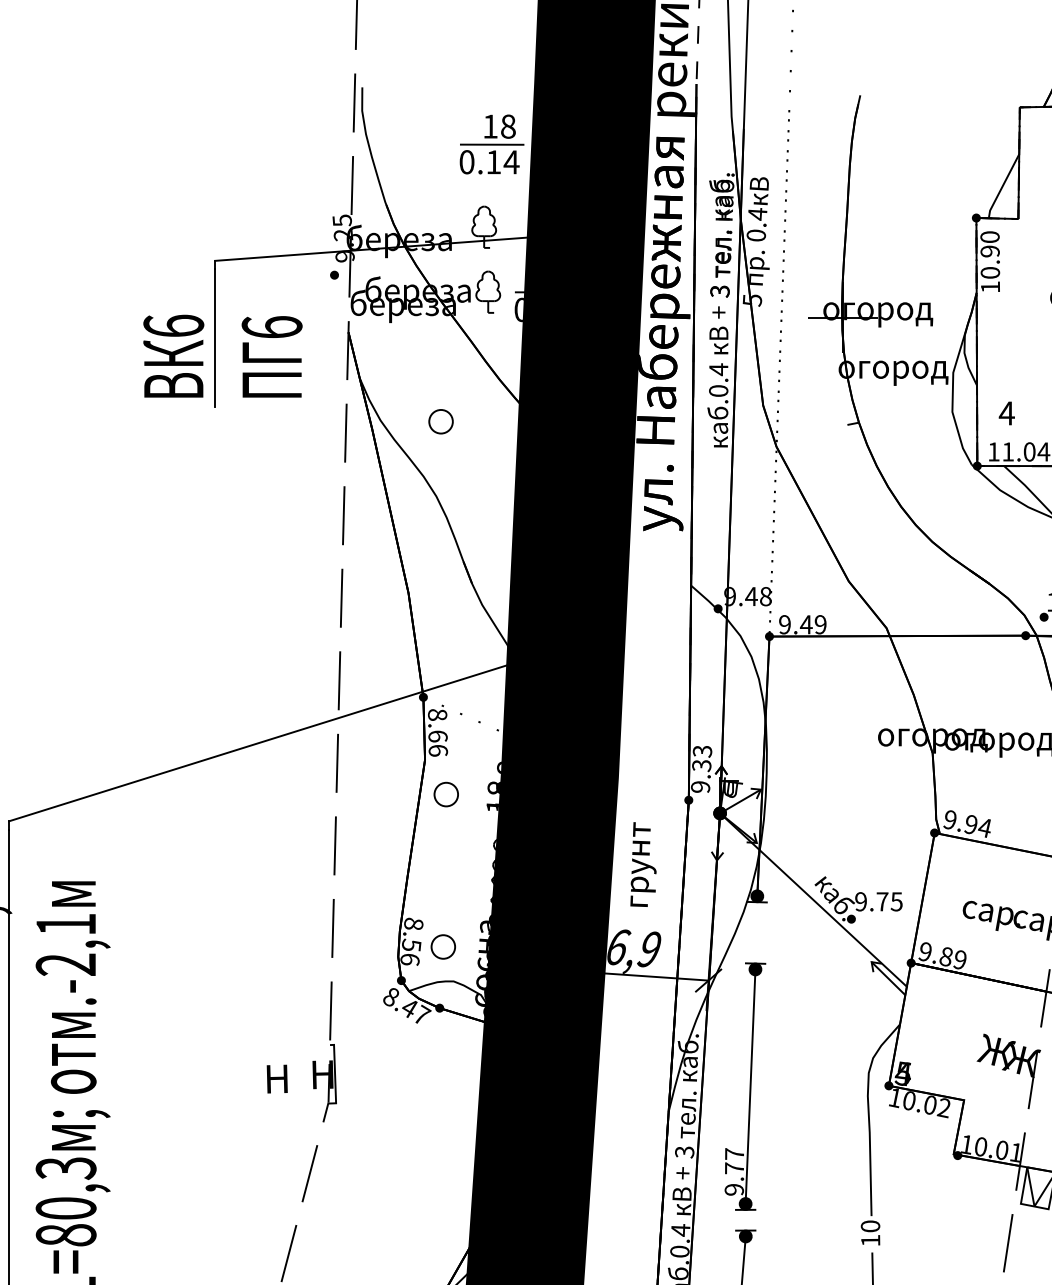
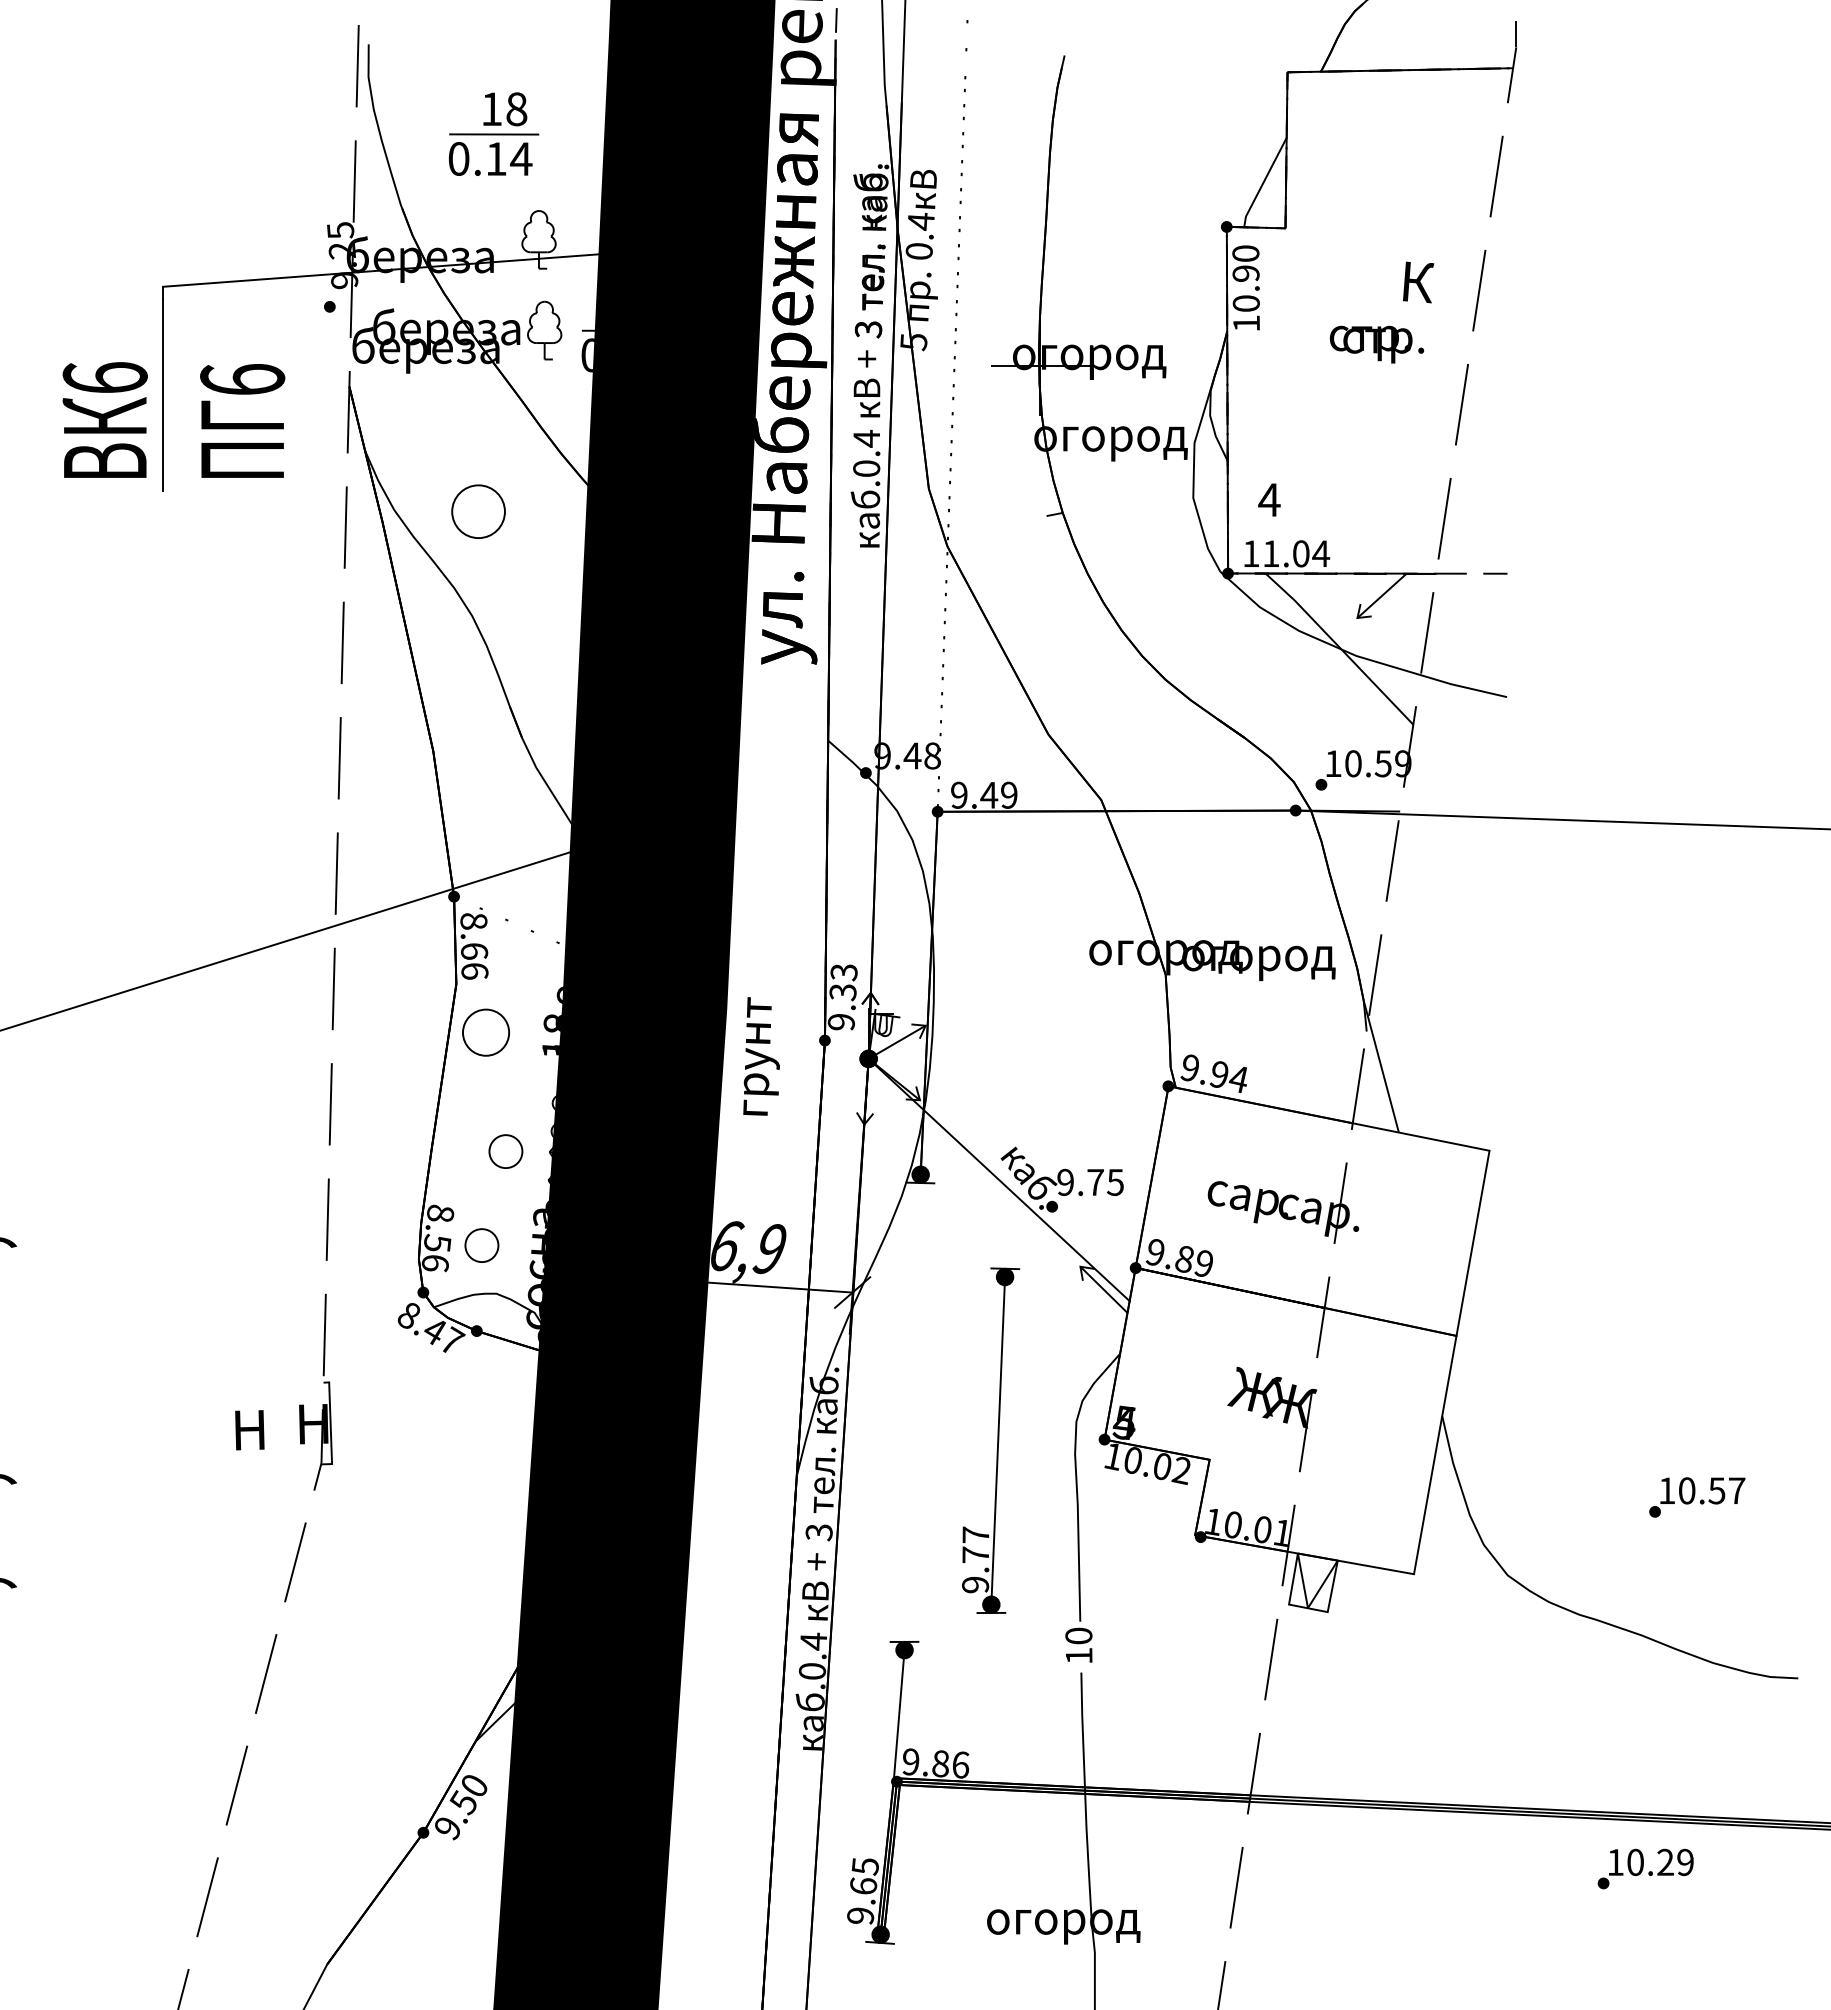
part: (492, 144) -> (494, 133), moved
part: (440, 421) -> (478, 511), size x1.6
part: (445, 794) -> (485, 1032), size x1.4
text: (643, 864) -> (761, 1056), moved
part: (460, 879) -> (505, 1151), added
part: (750, 1086) -> (997, 1440), moved

